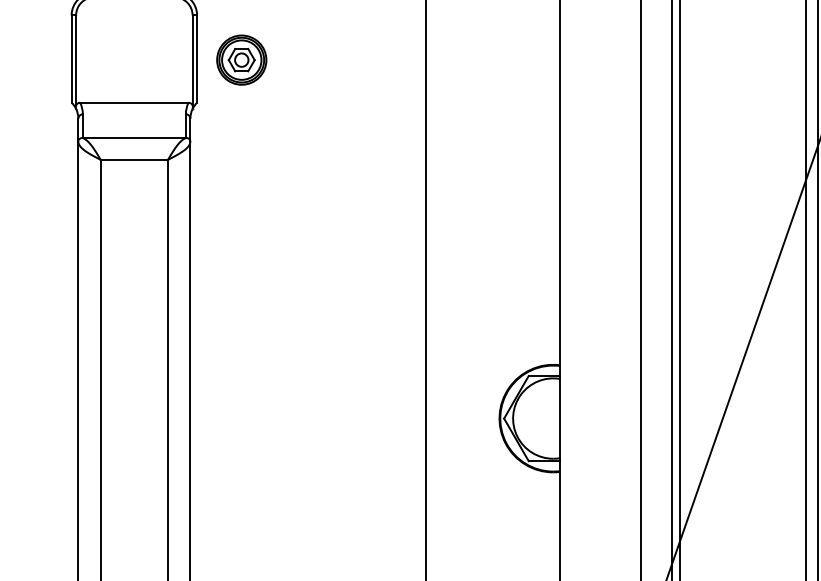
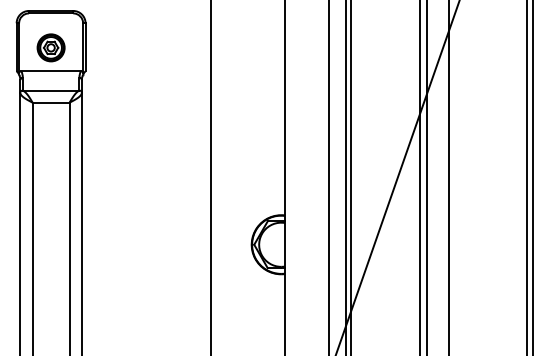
part: (240, 59) -> (50, 47), moved

